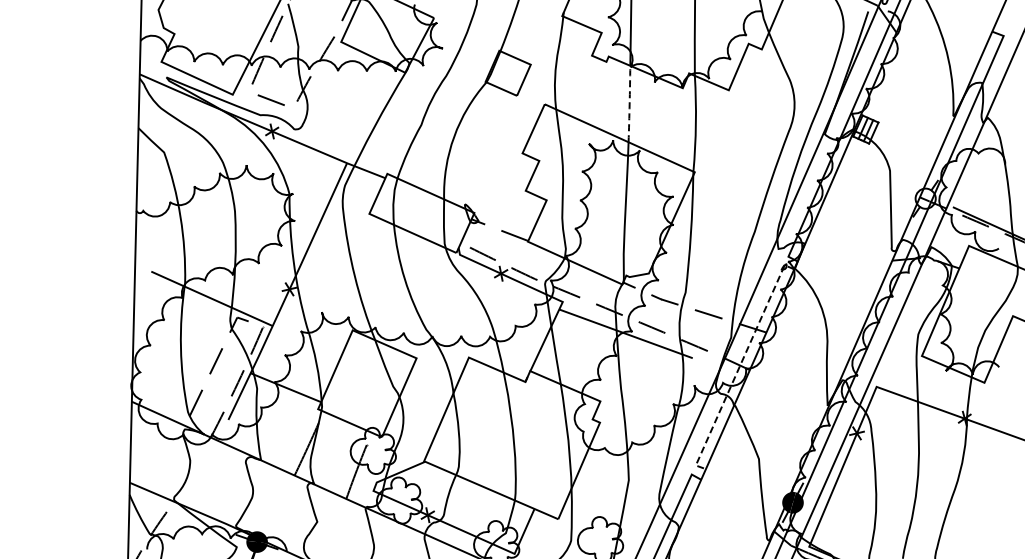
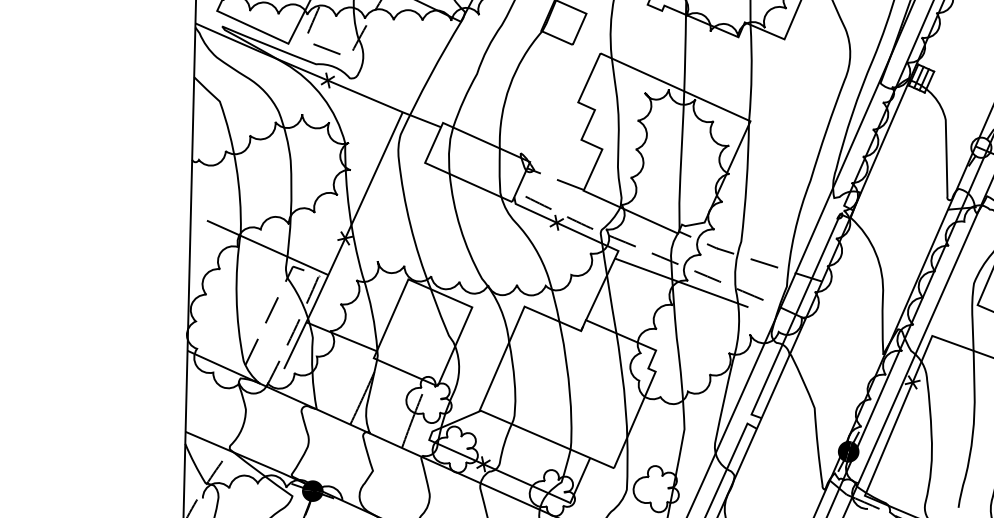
line: (629, 104) -> (685, 53), dashed -> solid
line: (740, 365) -> (796, 314), dashed -> solid

